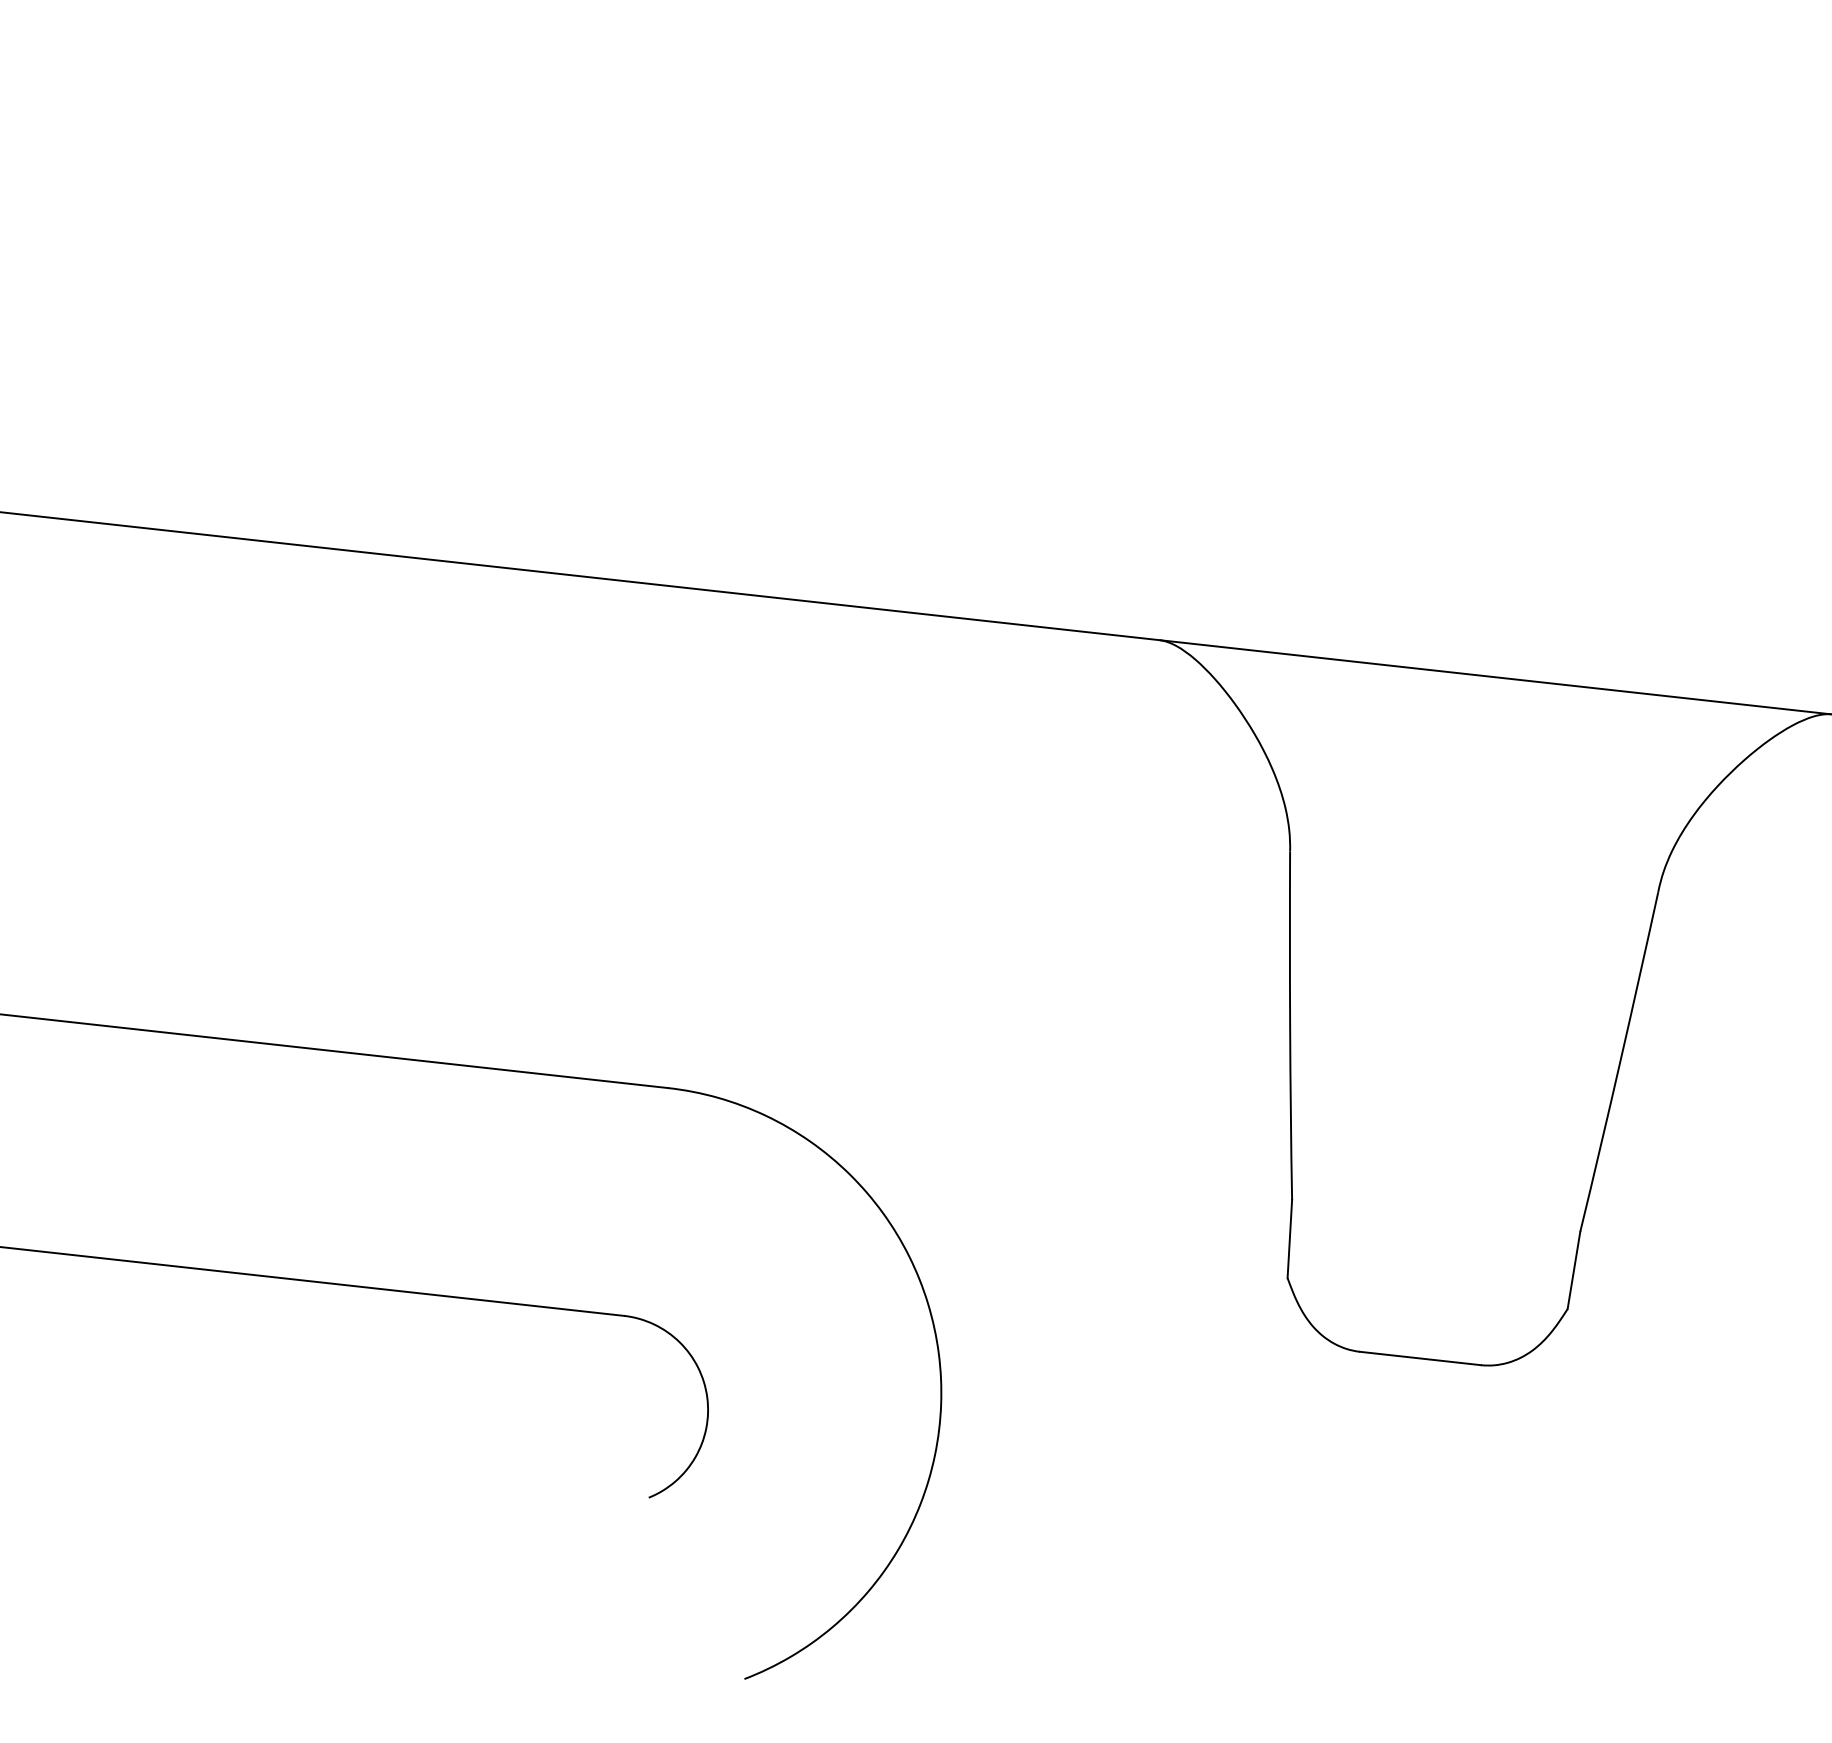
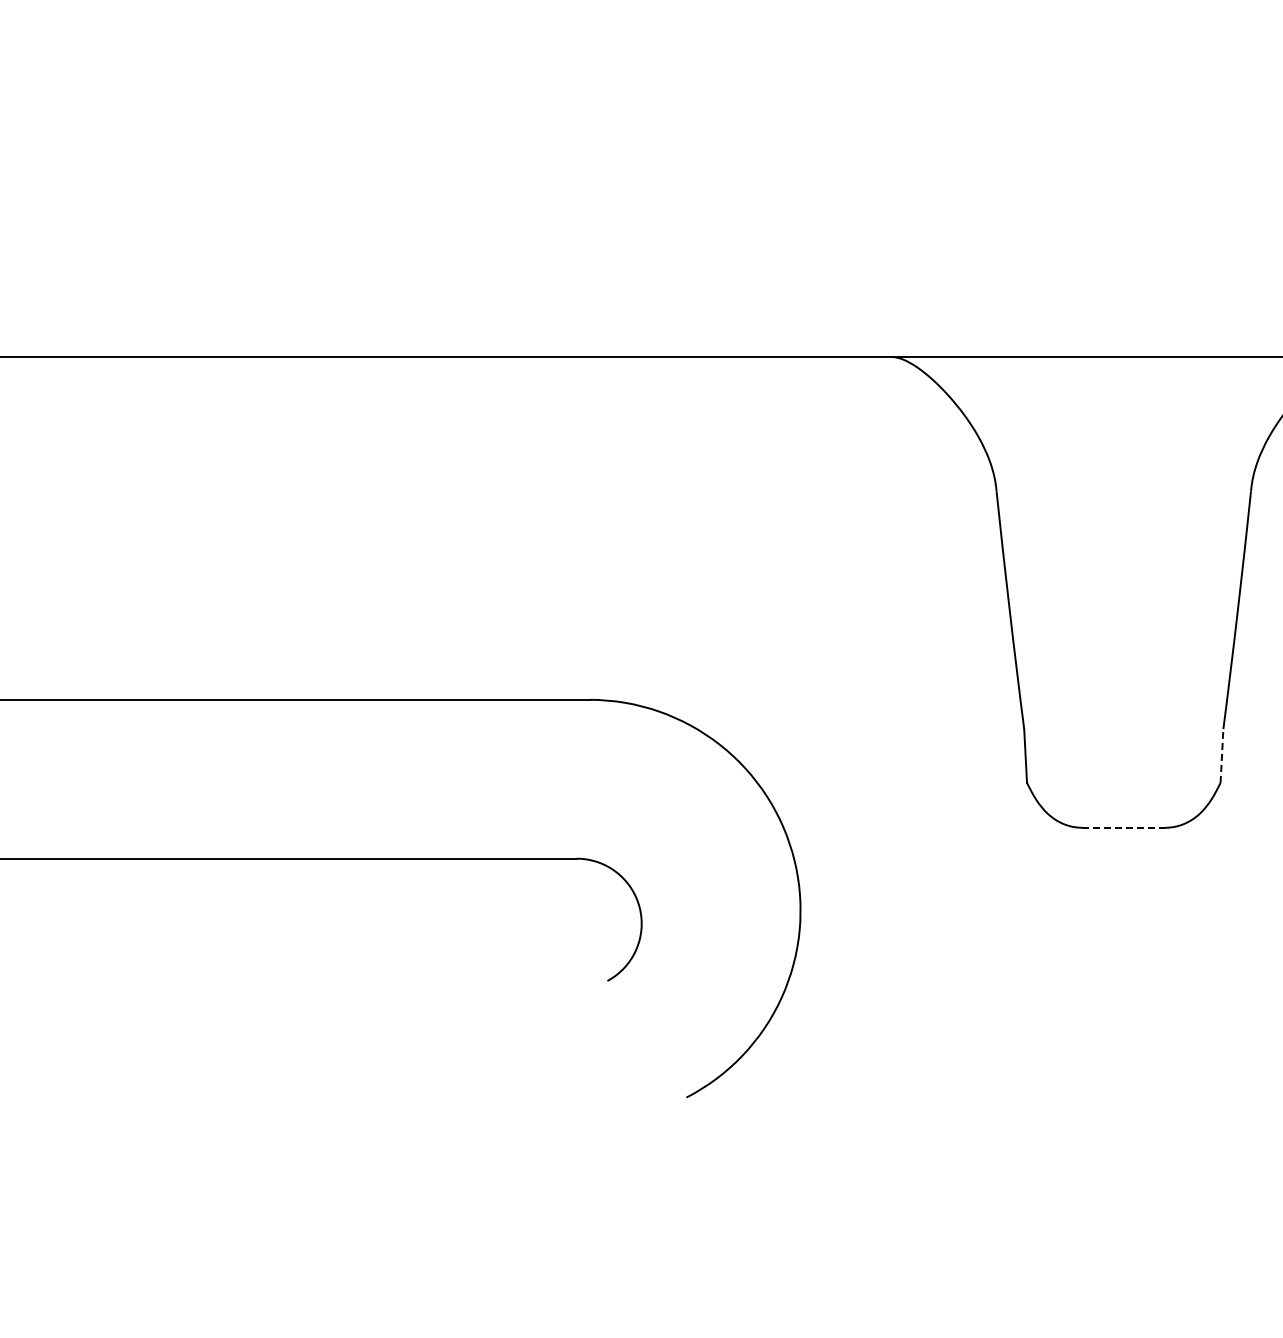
line: (1573, 1270) -> (1221, 756), solid -> dashed
line: (1420, 1358) -> (1123, 827), solid -> dashed

